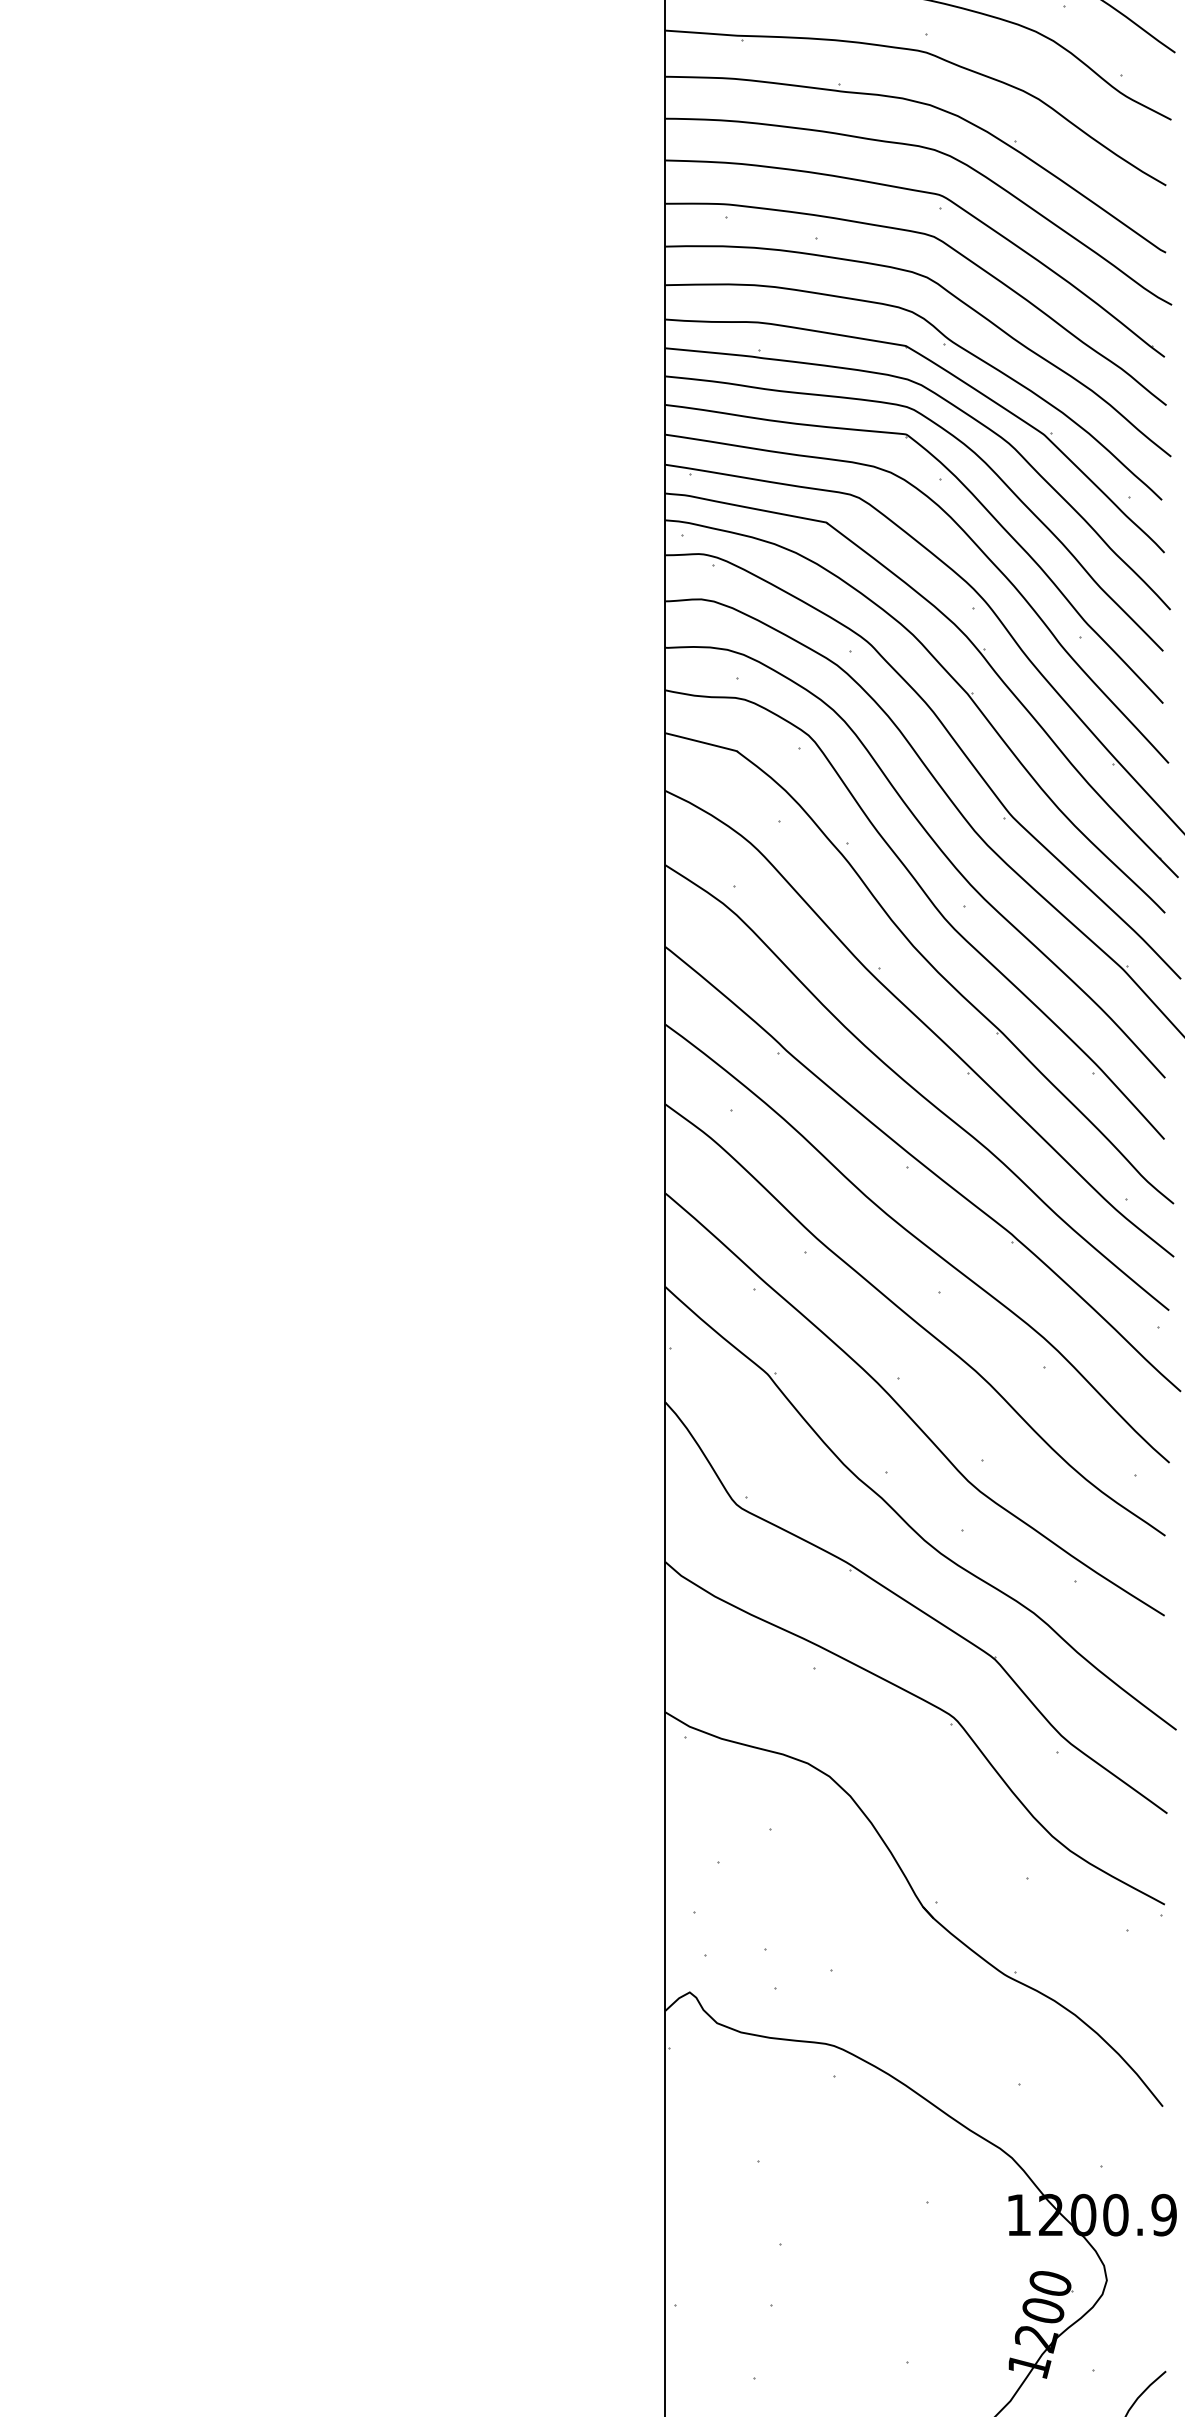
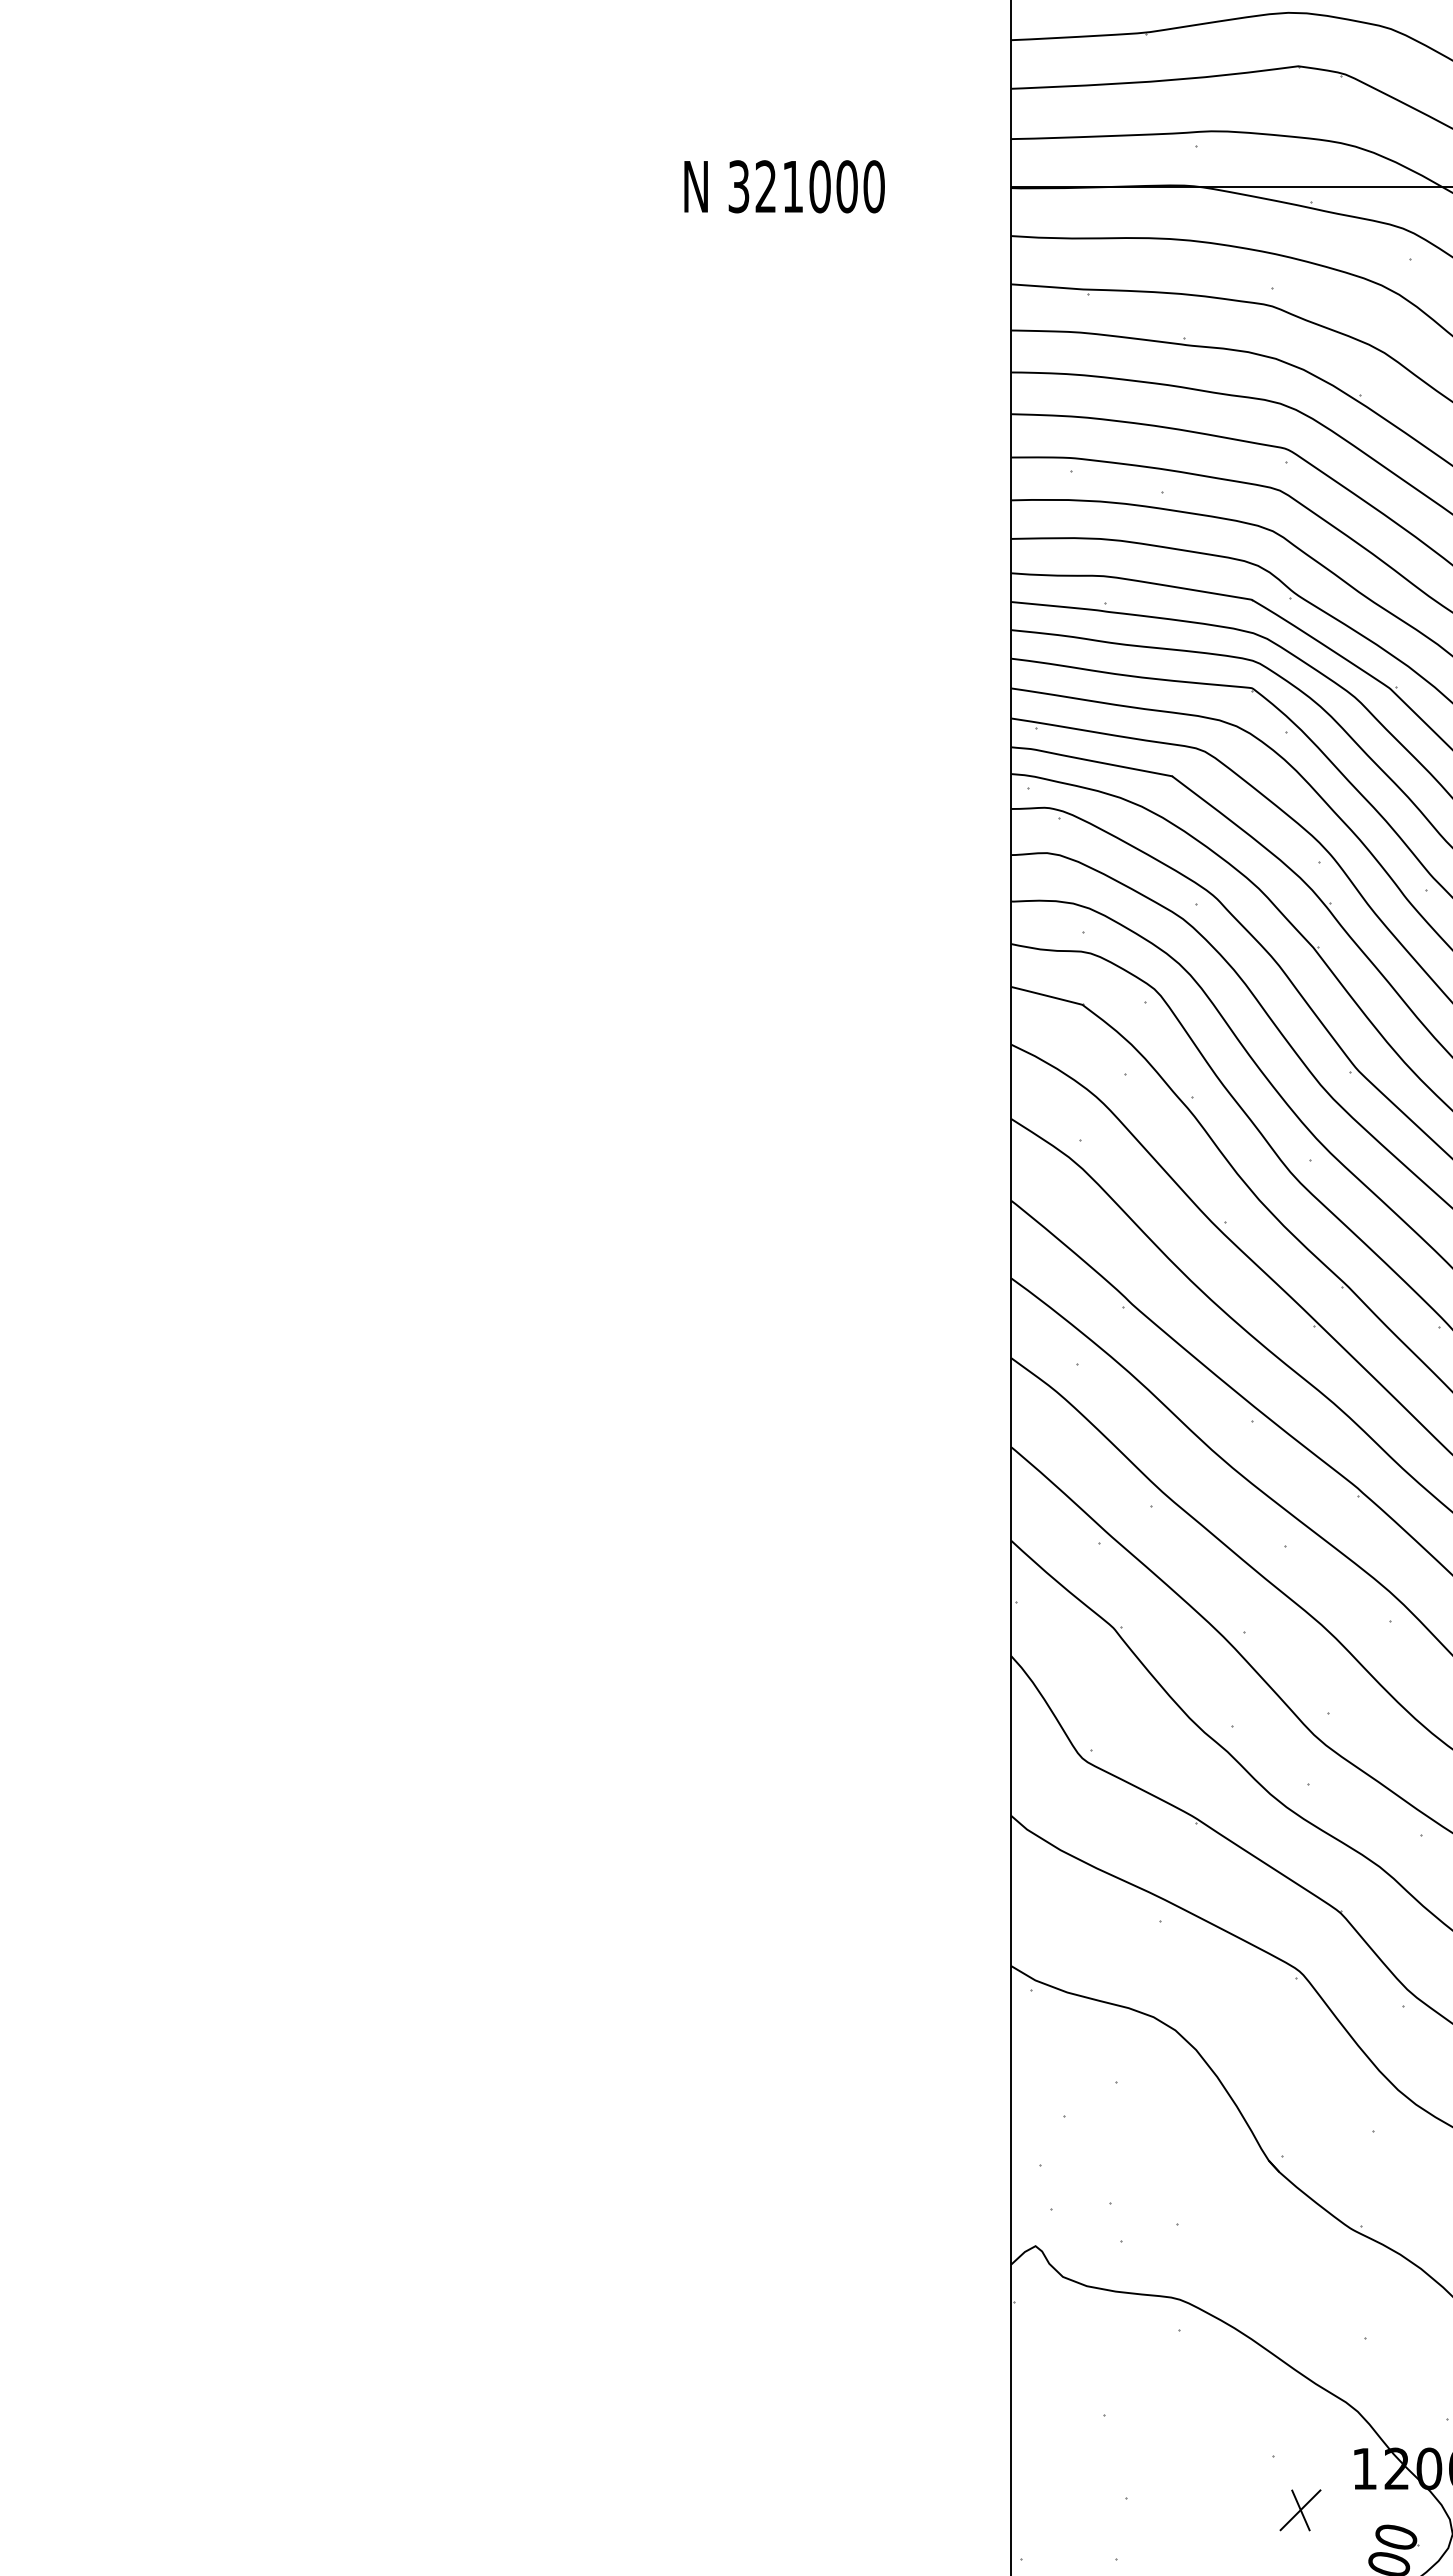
part: (954, 2256) -> (1300, 2510), added

